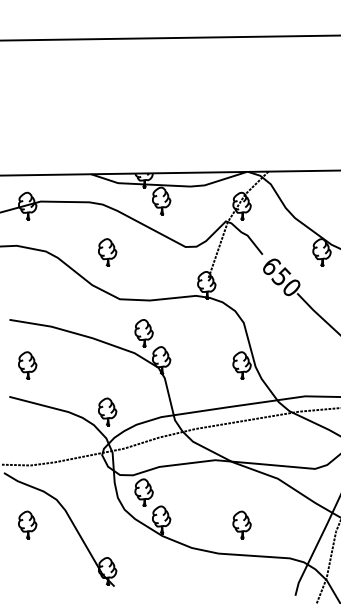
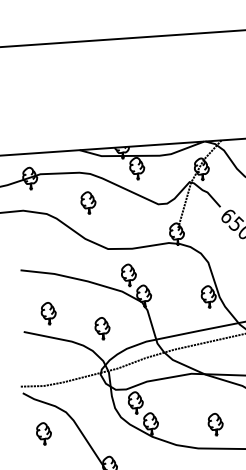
part: (107, 252) -> (88, 202), moved
part: (27, 365) -> (48, 313), moved
part: (107, 411) -> (102, 328), moved

